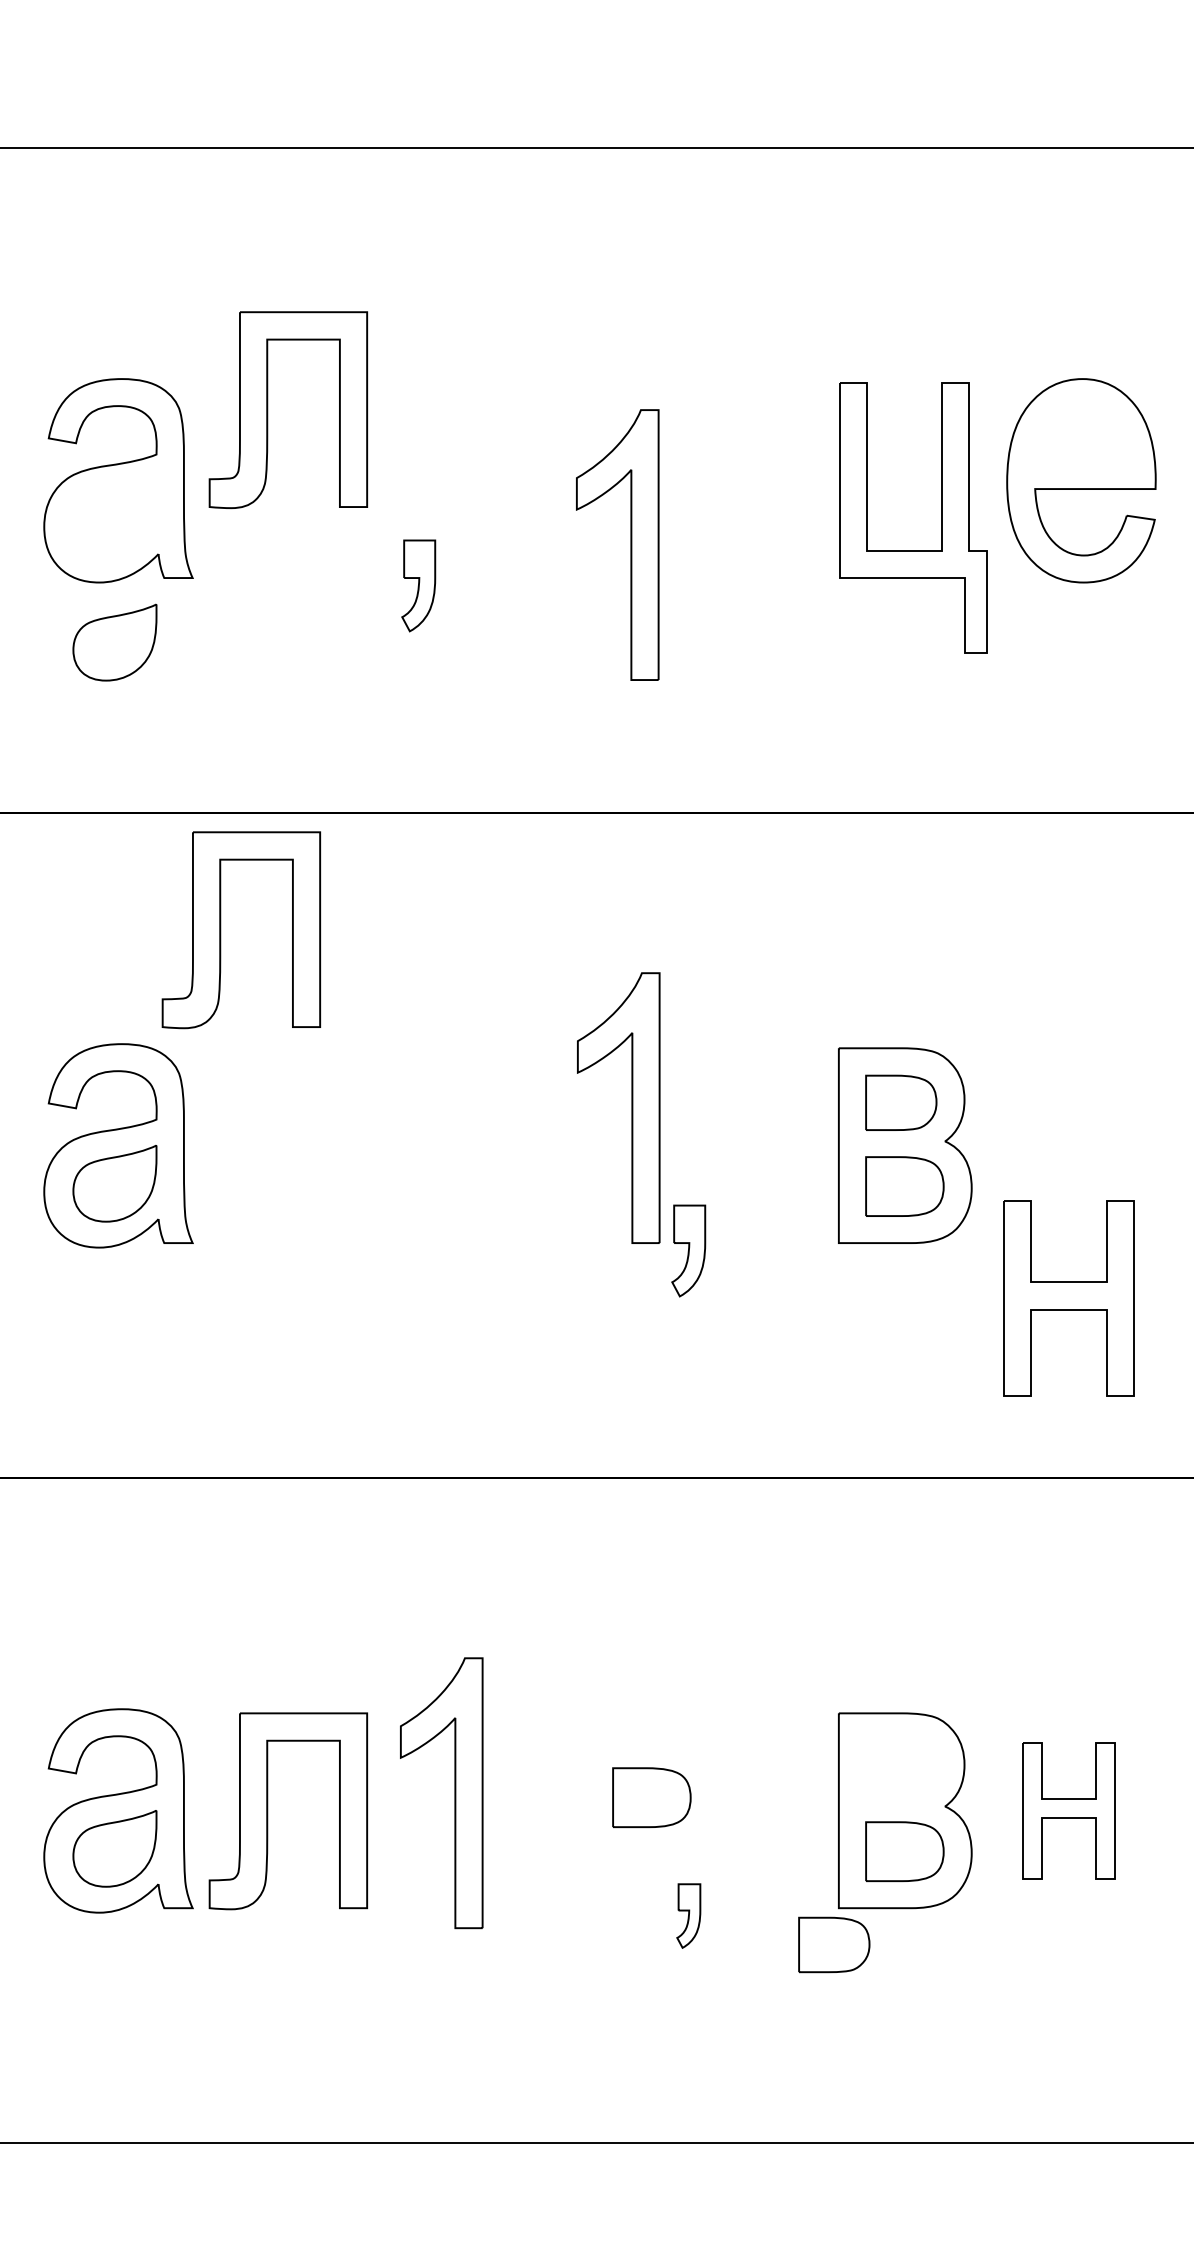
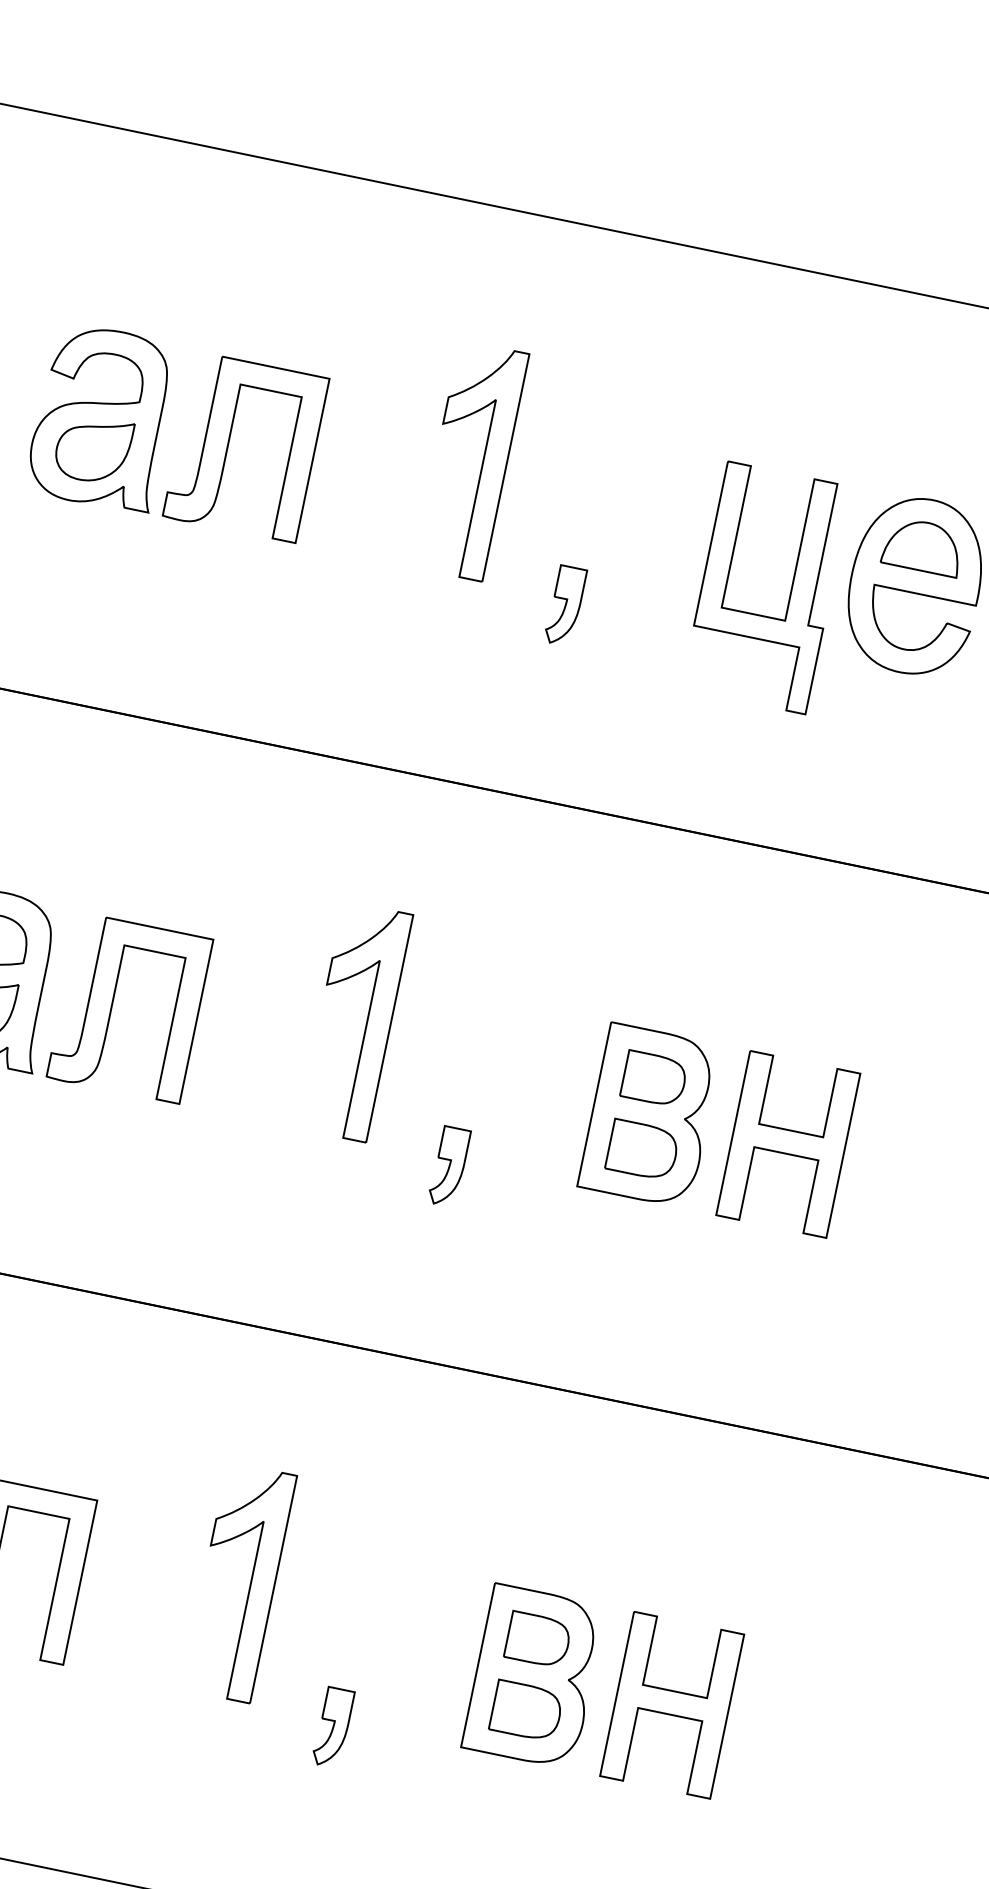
part: (268, 409) -> (229, 443), moved
part: (1081, 433) -> (923, 546), added
part: (630, 544) -> (482, 462), moved
part: (418, 585) -> (565, 605), moved
part: (114, 642) -> (92, 448), moved
part: (221, 930) -> (113, 1005), moved
part: (631, 1107) -> (366, 1023), moved
part: (1068, 1298) -> (787, 1144), moved
part: (454, 1793) -> (249, 1585), moved
part: (651, 1797) -> (322, 1621), removed
part: (1068, 1810) -> (671, 1704), size x1.43
part: (688, 1915) -> (332, 1727), size x1.43
part: (834, 1944) -> (538, 1639), moved

